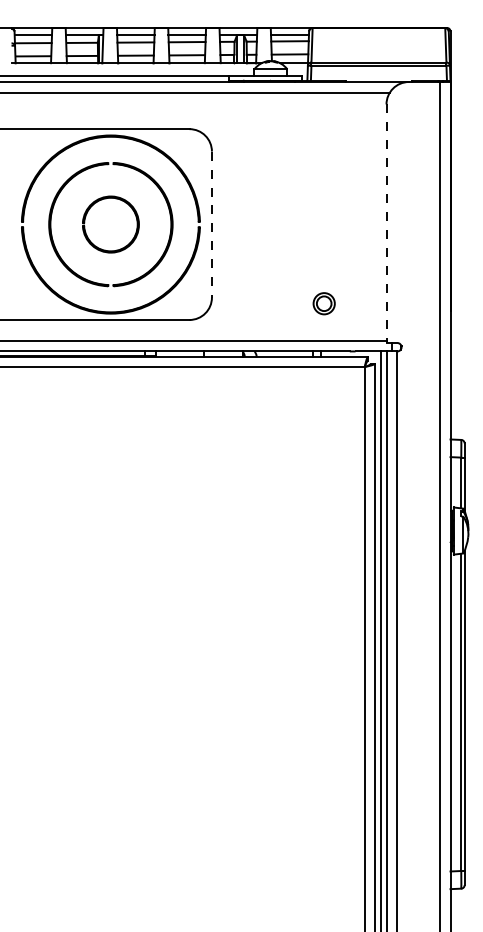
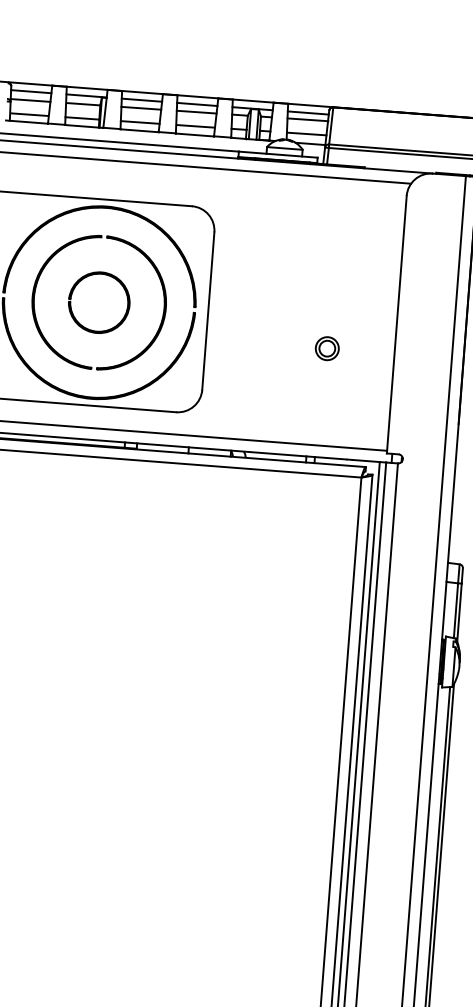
line: (211, 224) -> (207, 310), dashed -> solid
line: (386, 224) -> (396, 325), dashed -> solid
part: (323, 303) -> (326, 348), moved

